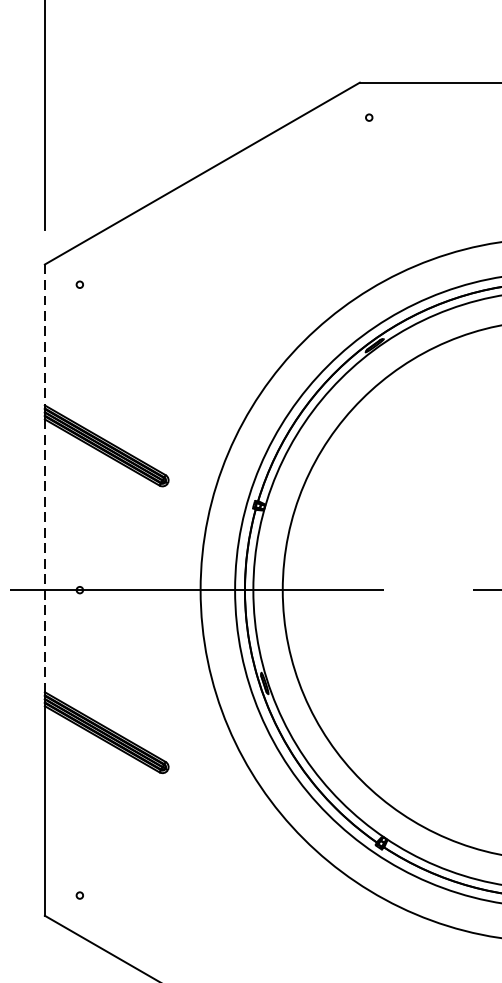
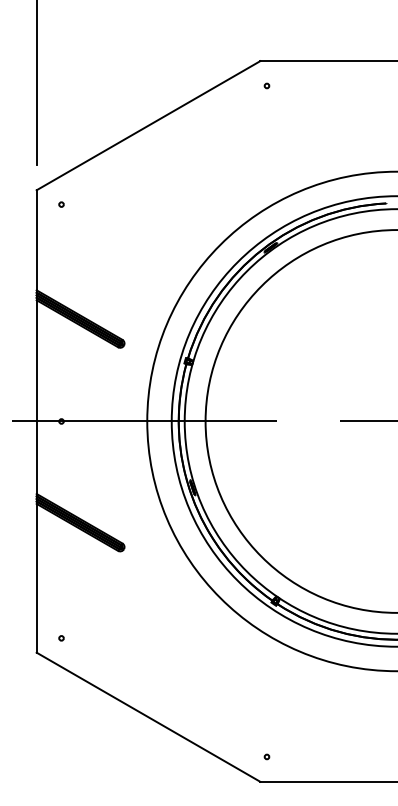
line: (44, 335) -> (36, 240), dashed -> solid
line: (44, 556) -> (36, 397), dashed -> solid

